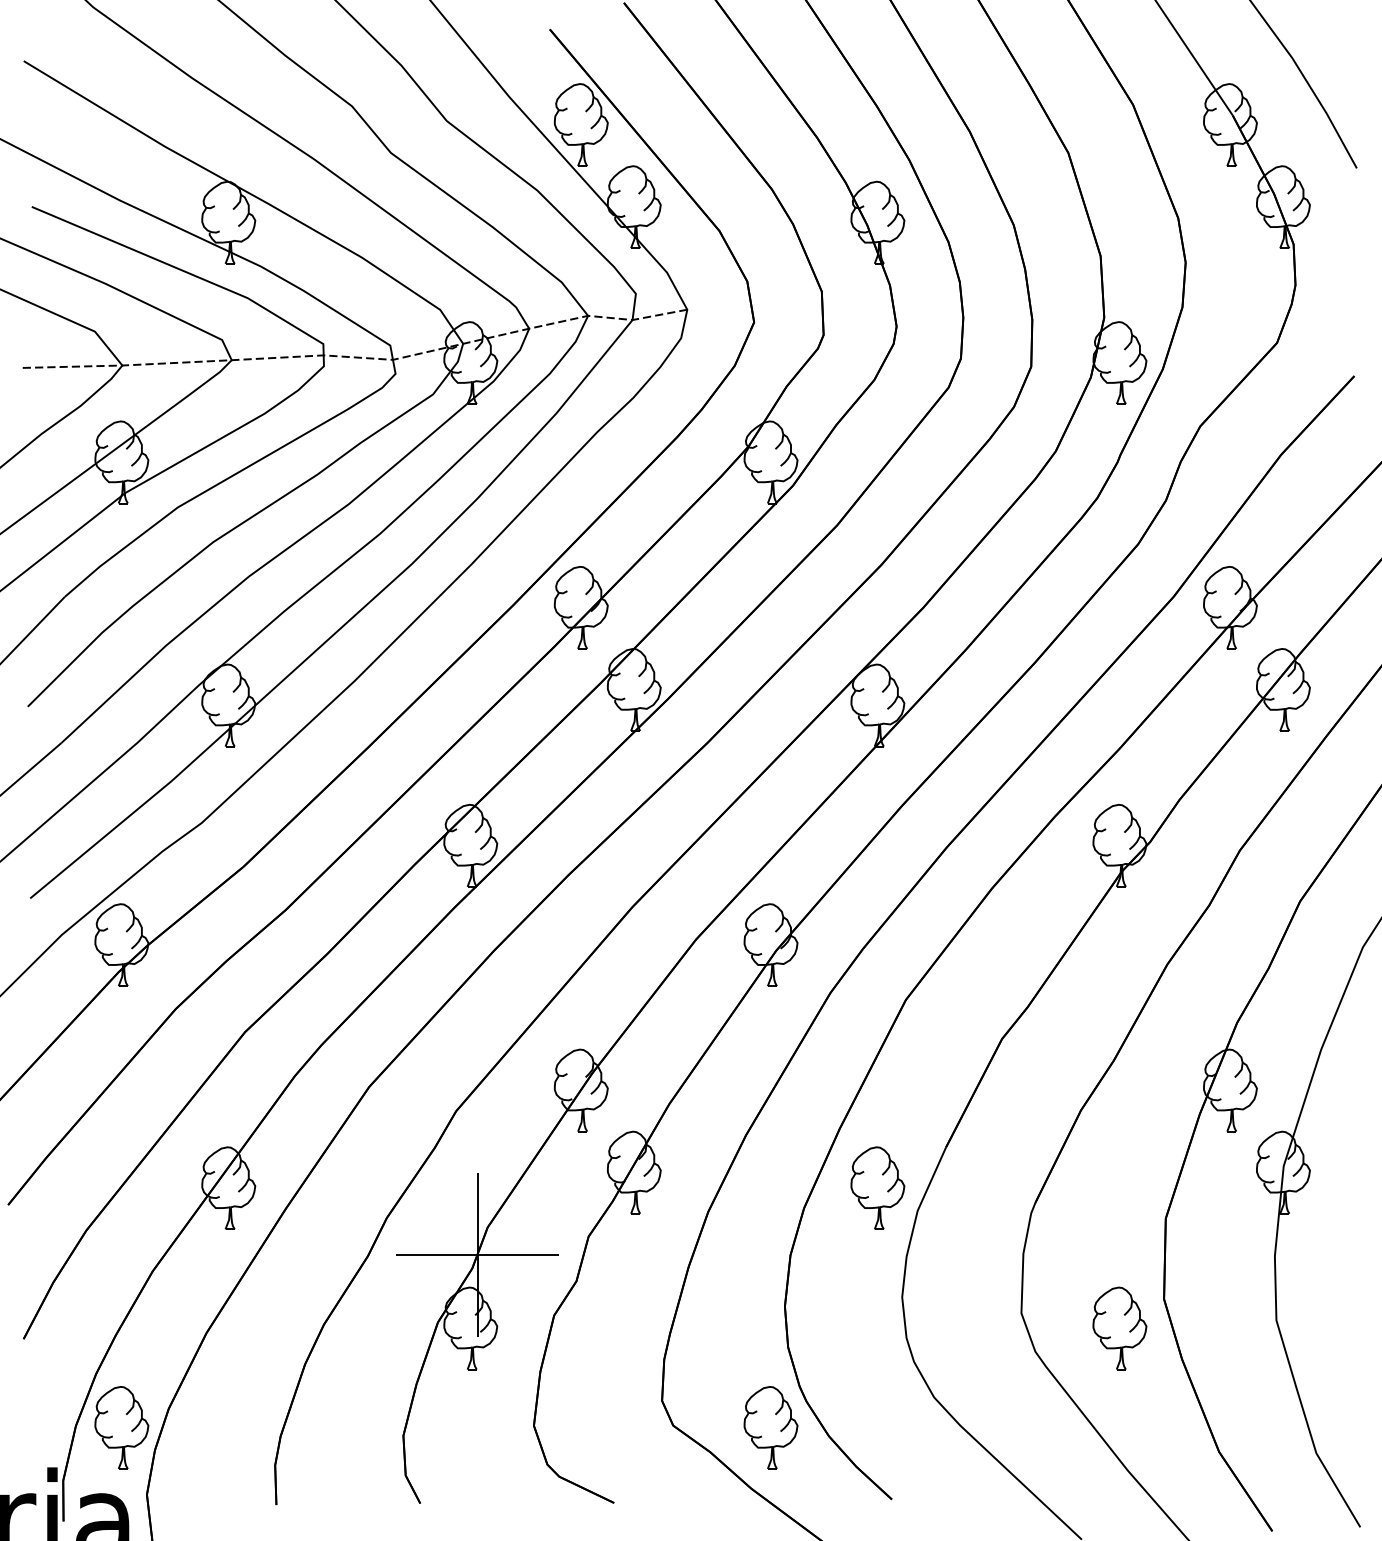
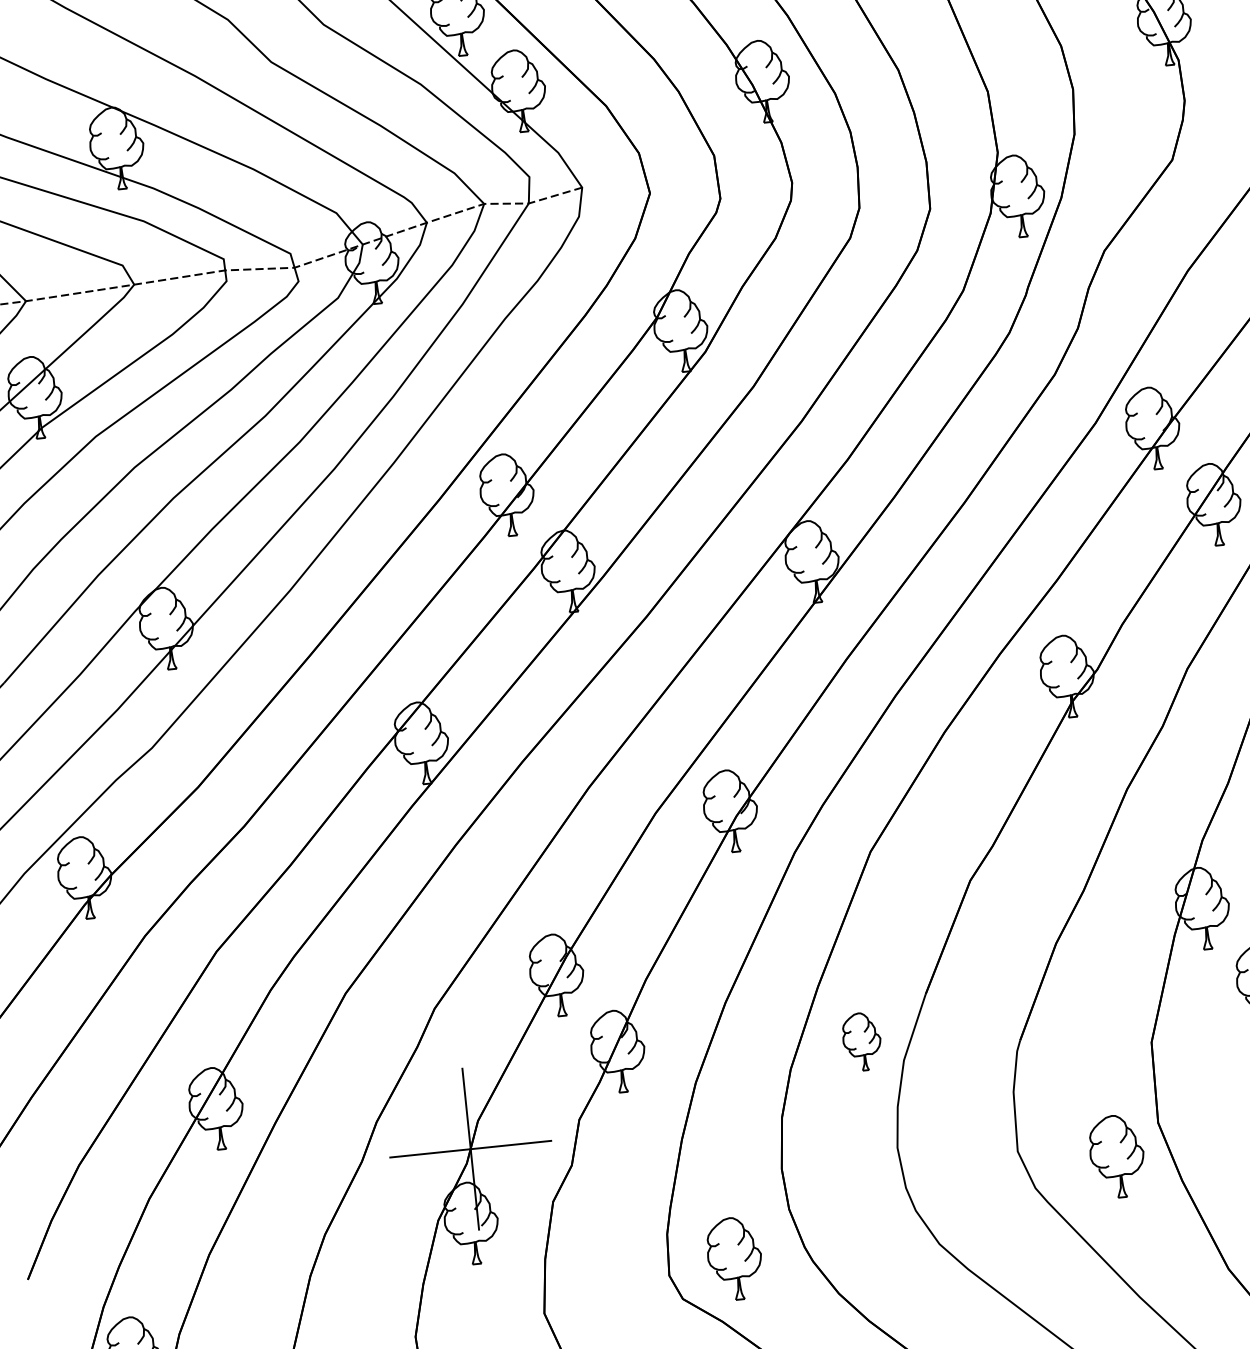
part: (877, 1187) -> (861, 1041), size x0.7
part: (770, 1427) -> (734, 1258), moved

